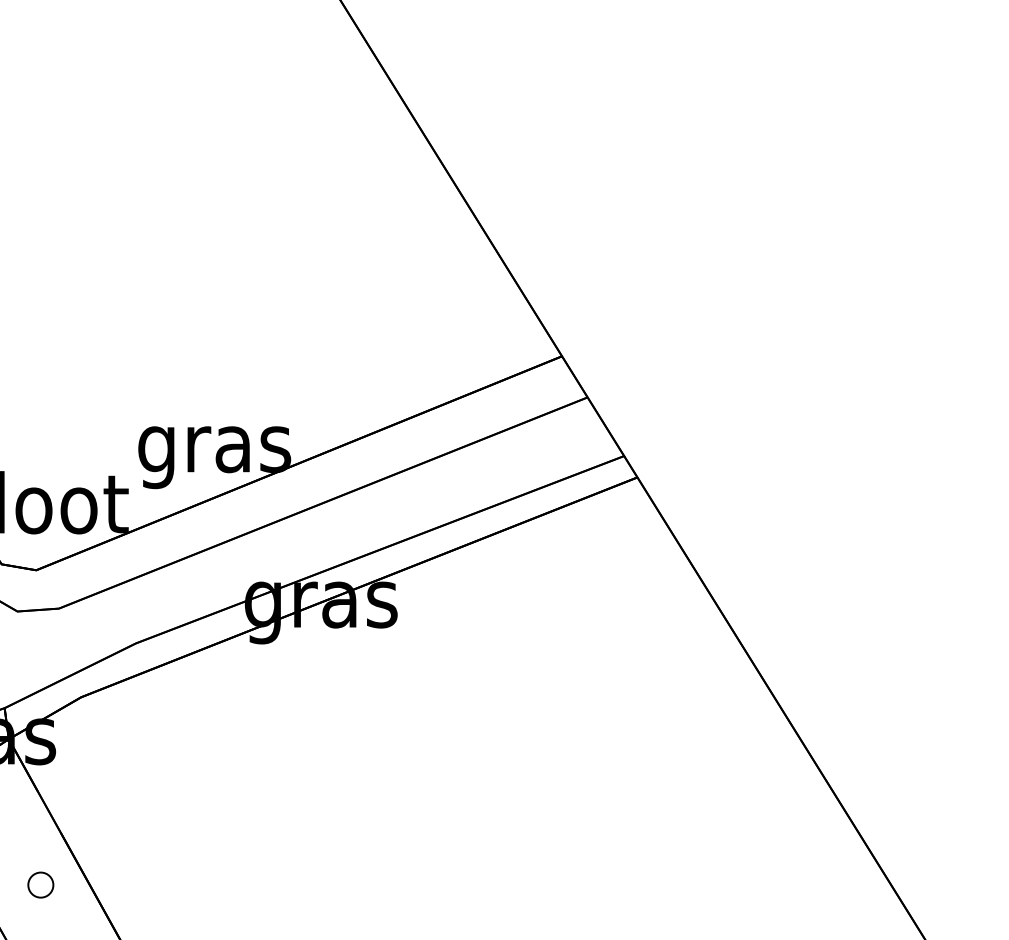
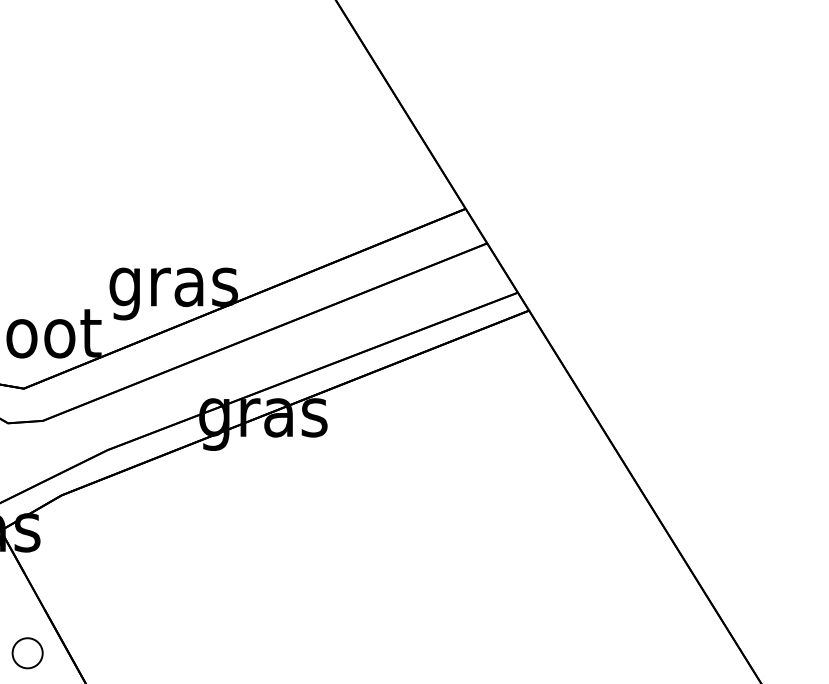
part: (40, 884) -> (27, 652), size x1.43

